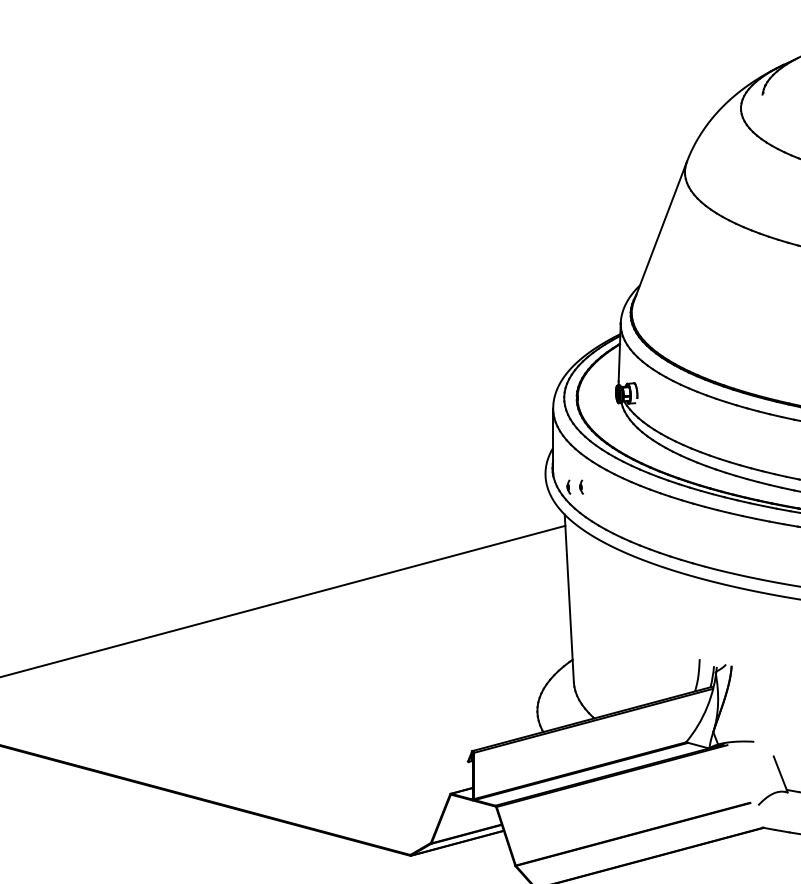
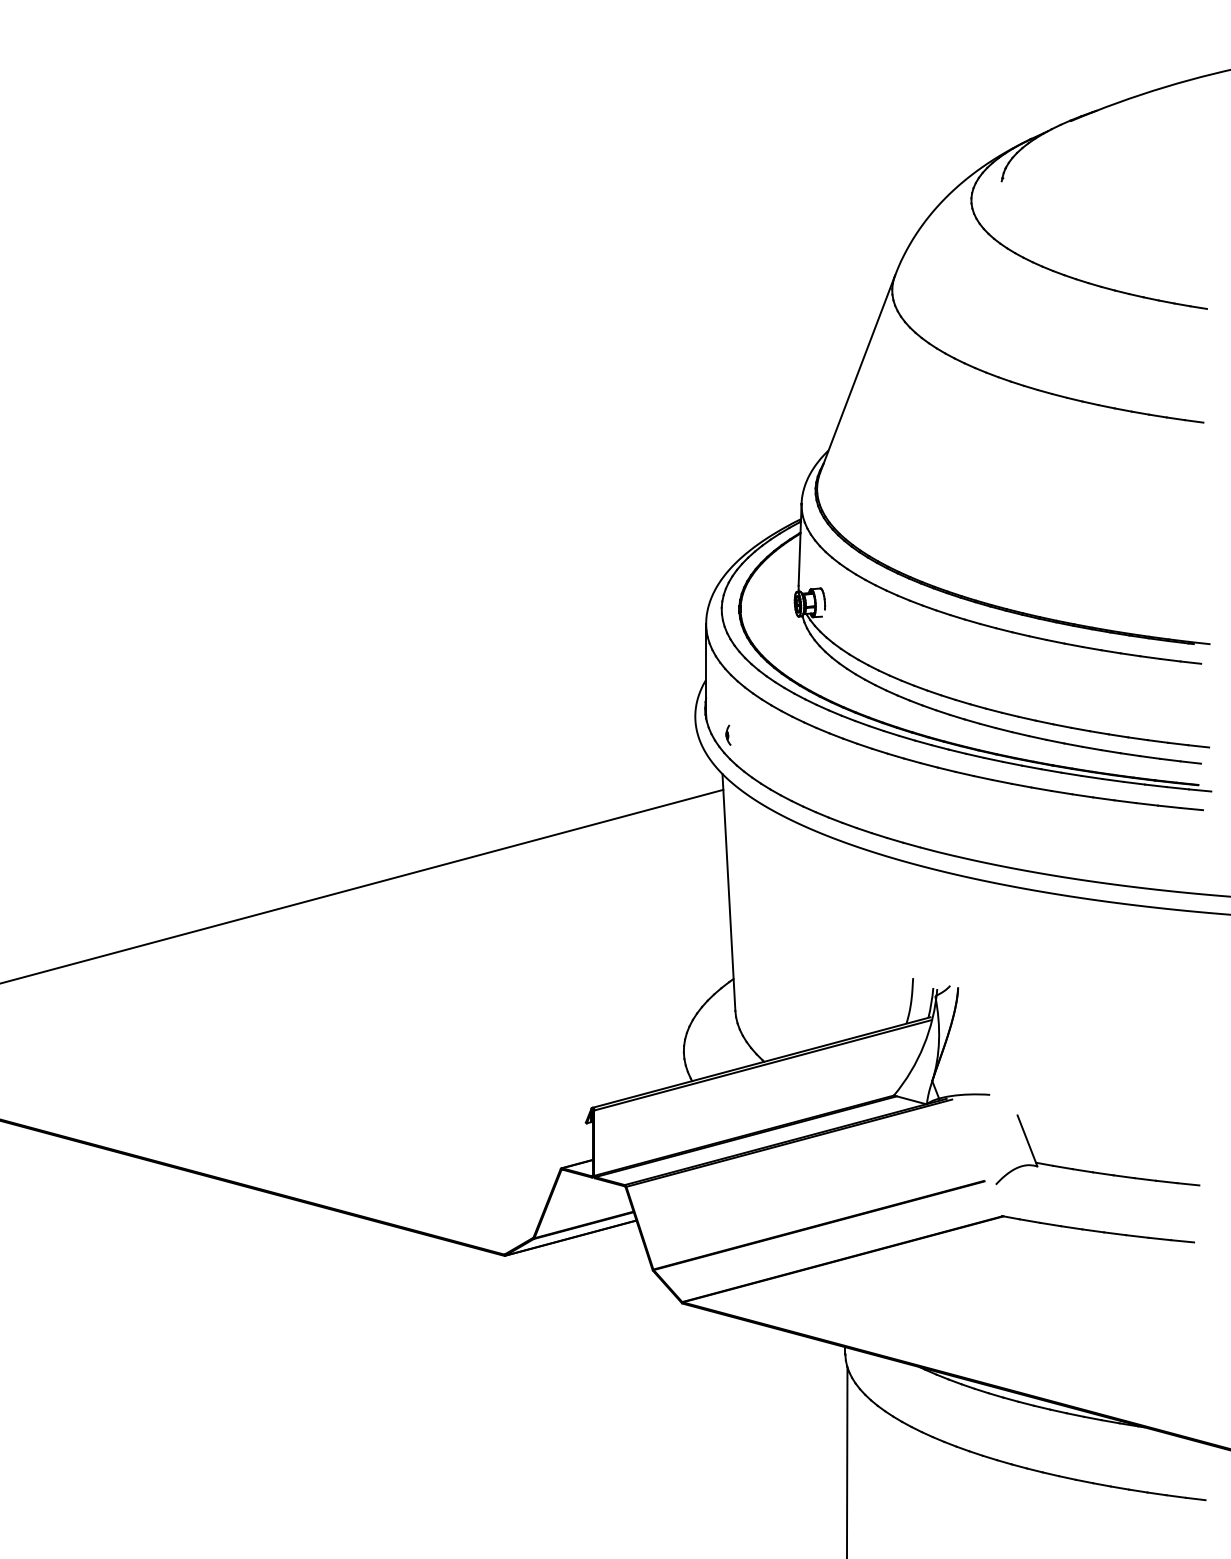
part: (581, 486) -> (746, 734), removed

